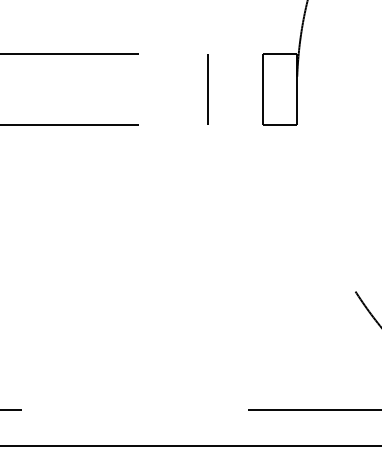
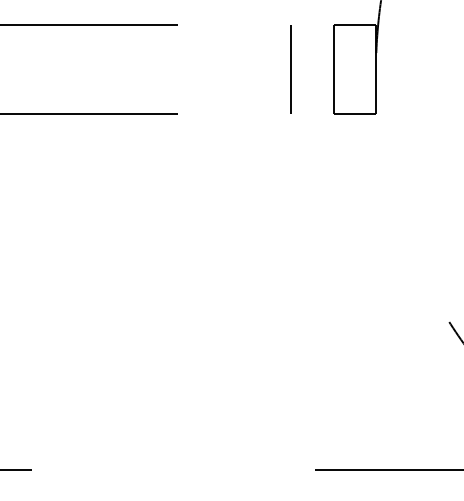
line: (207, 89) -> (290, 69), moved

